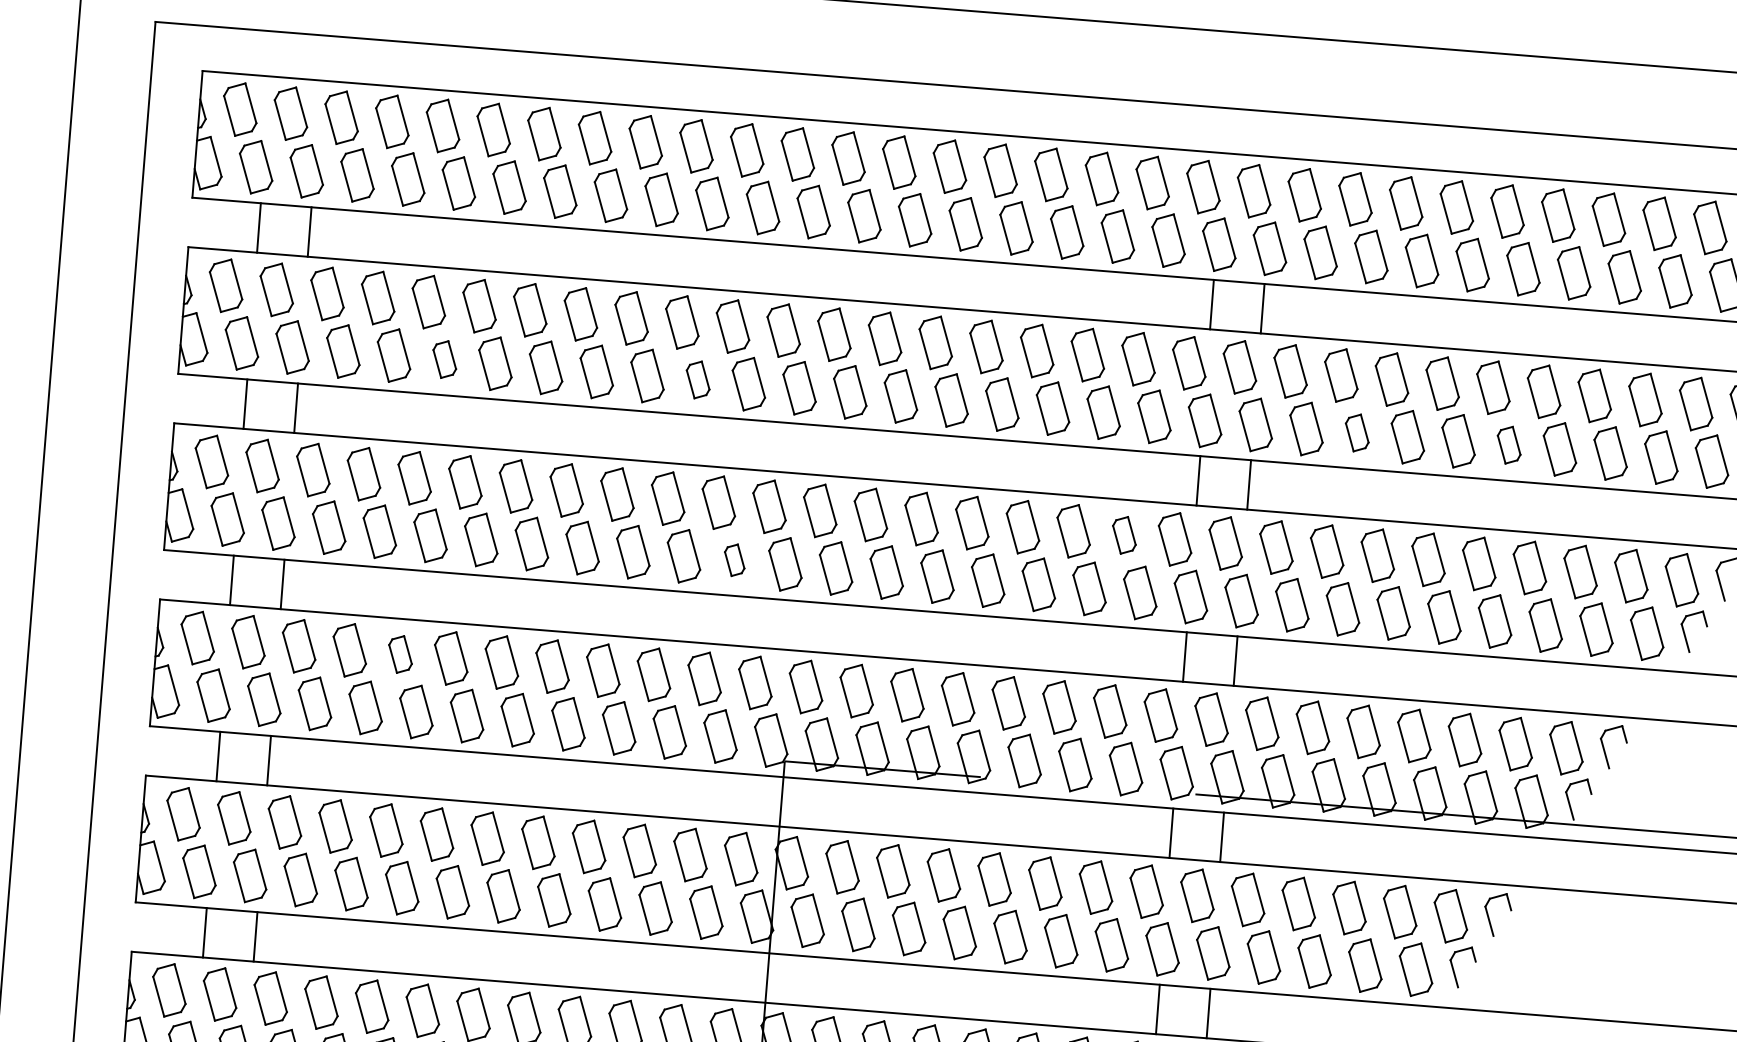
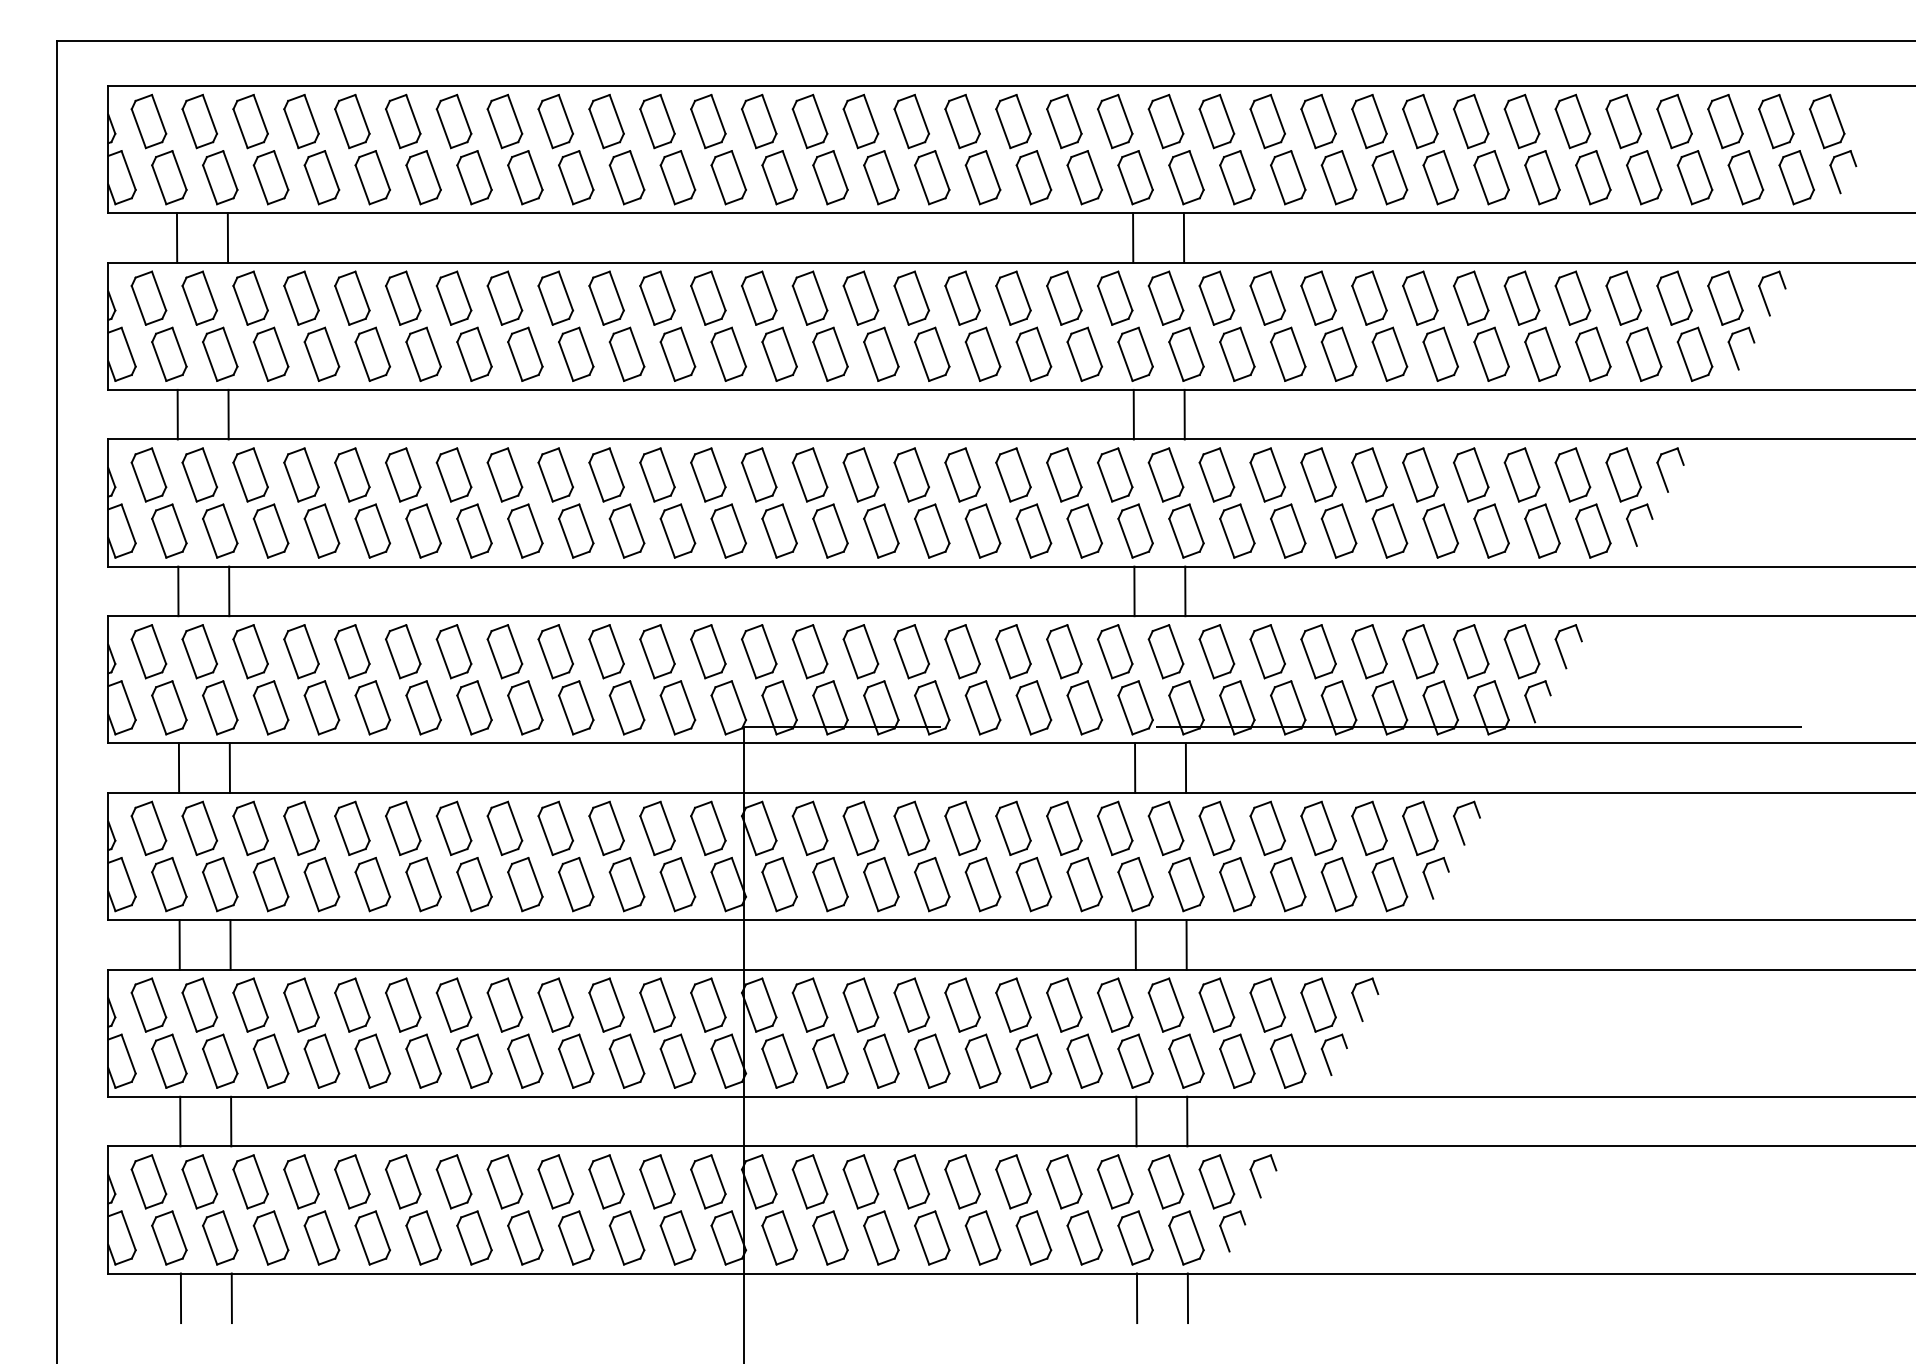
part: (444, 358) -> (372, 353), size x1.43
part: (697, 379) -> (626, 353), size x1.43
part: (1357, 432) -> (1288, 353), size x1.43
part: (1509, 444) -> (1440, 353), size x1.43
part: (1124, 534) -> (1064, 474), size x1.43
part: (734, 559) -> (677, 530), size x1.67
part: (400, 654) -> (352, 651), size x1.43

